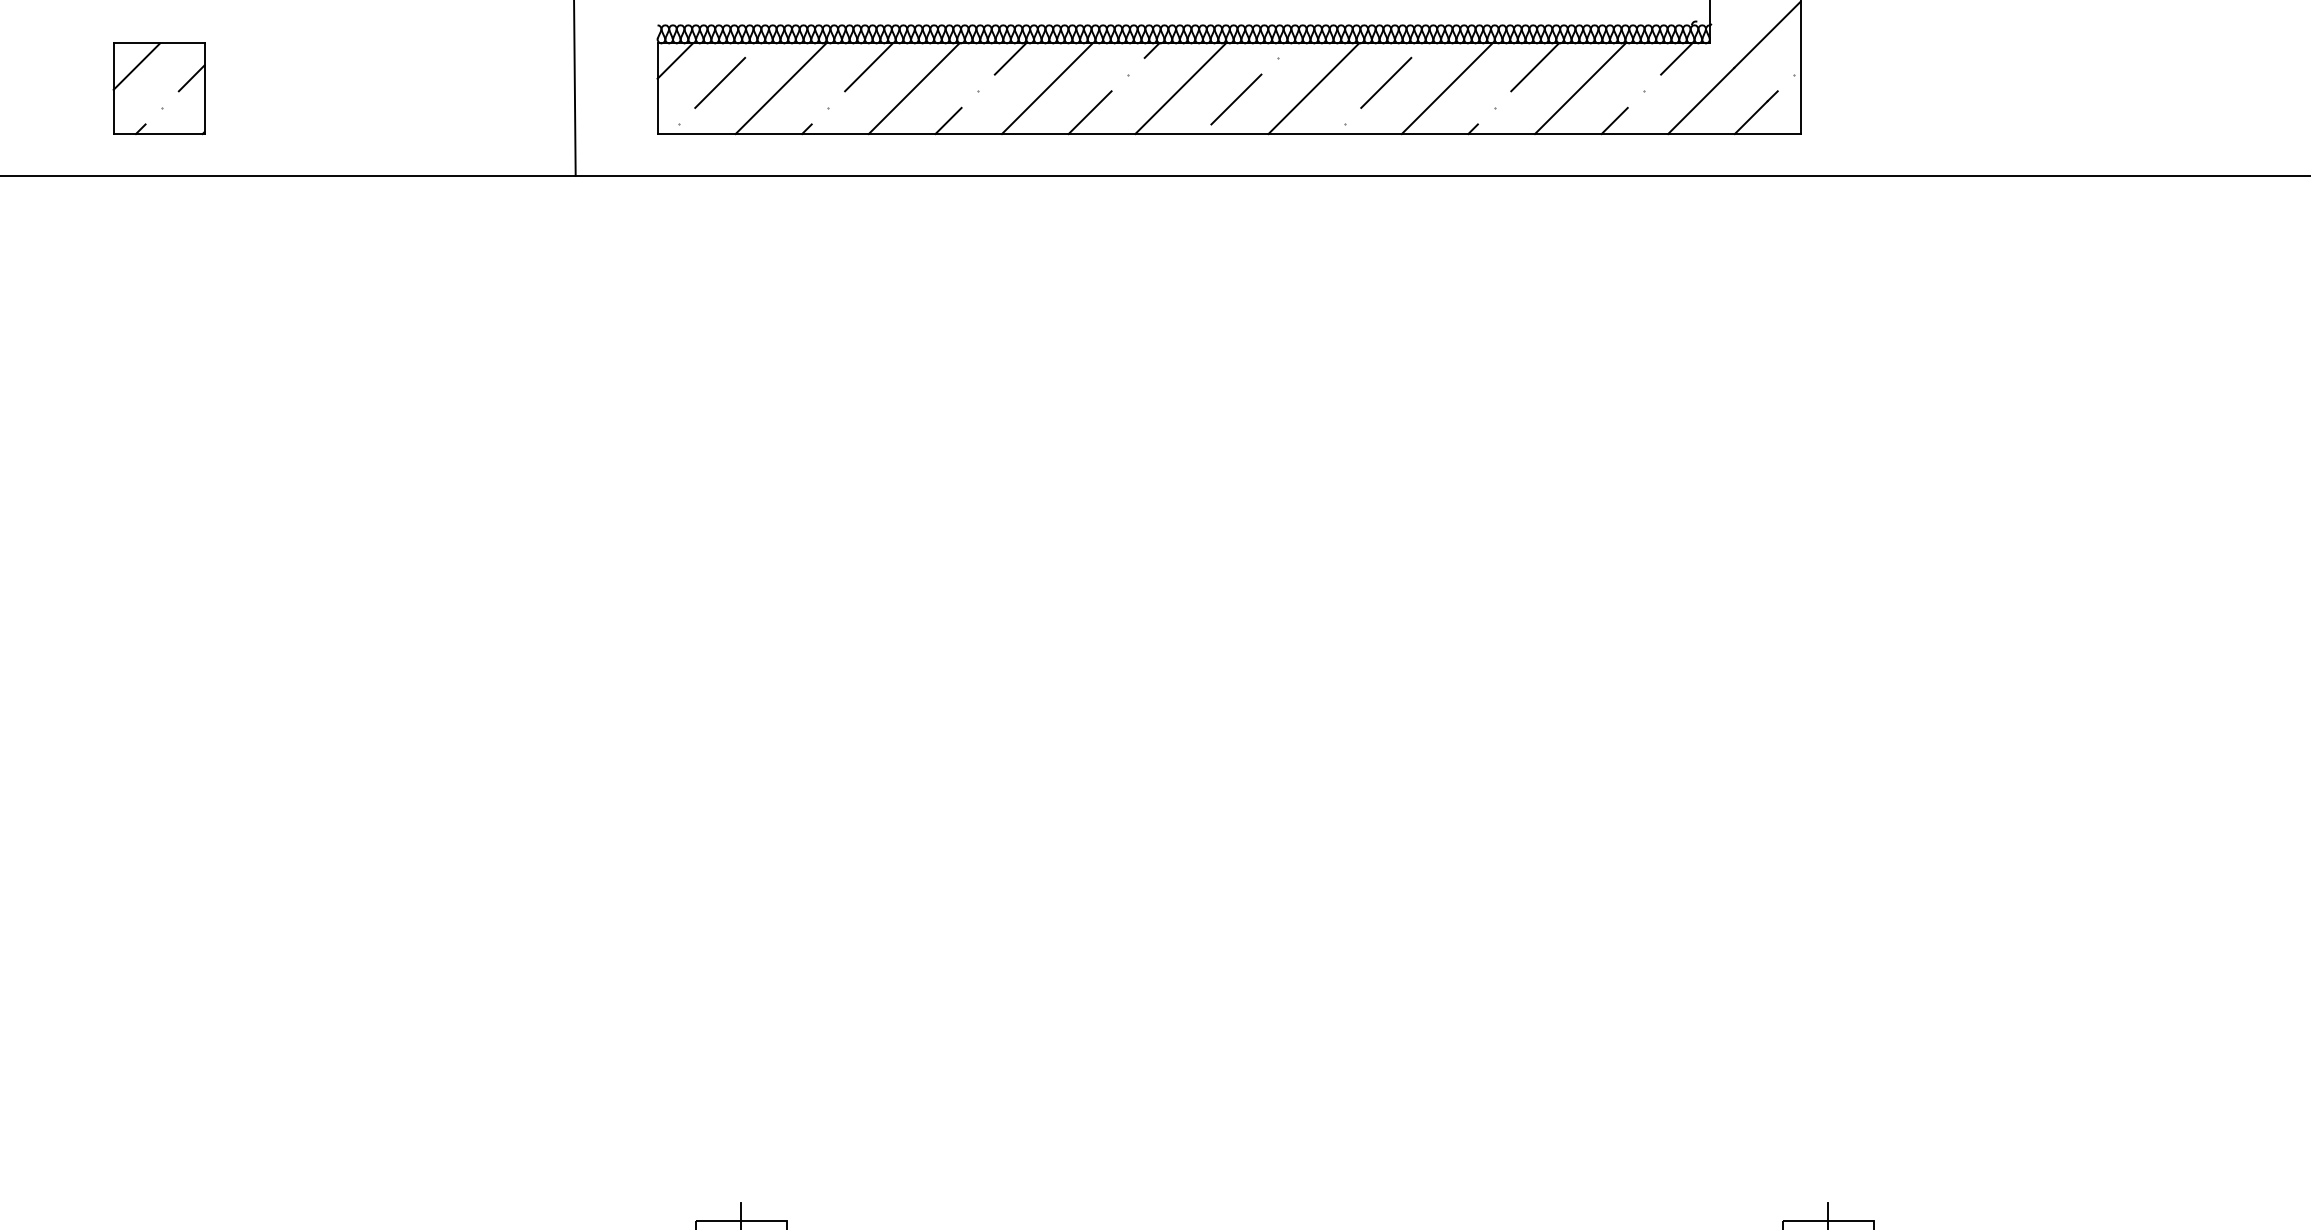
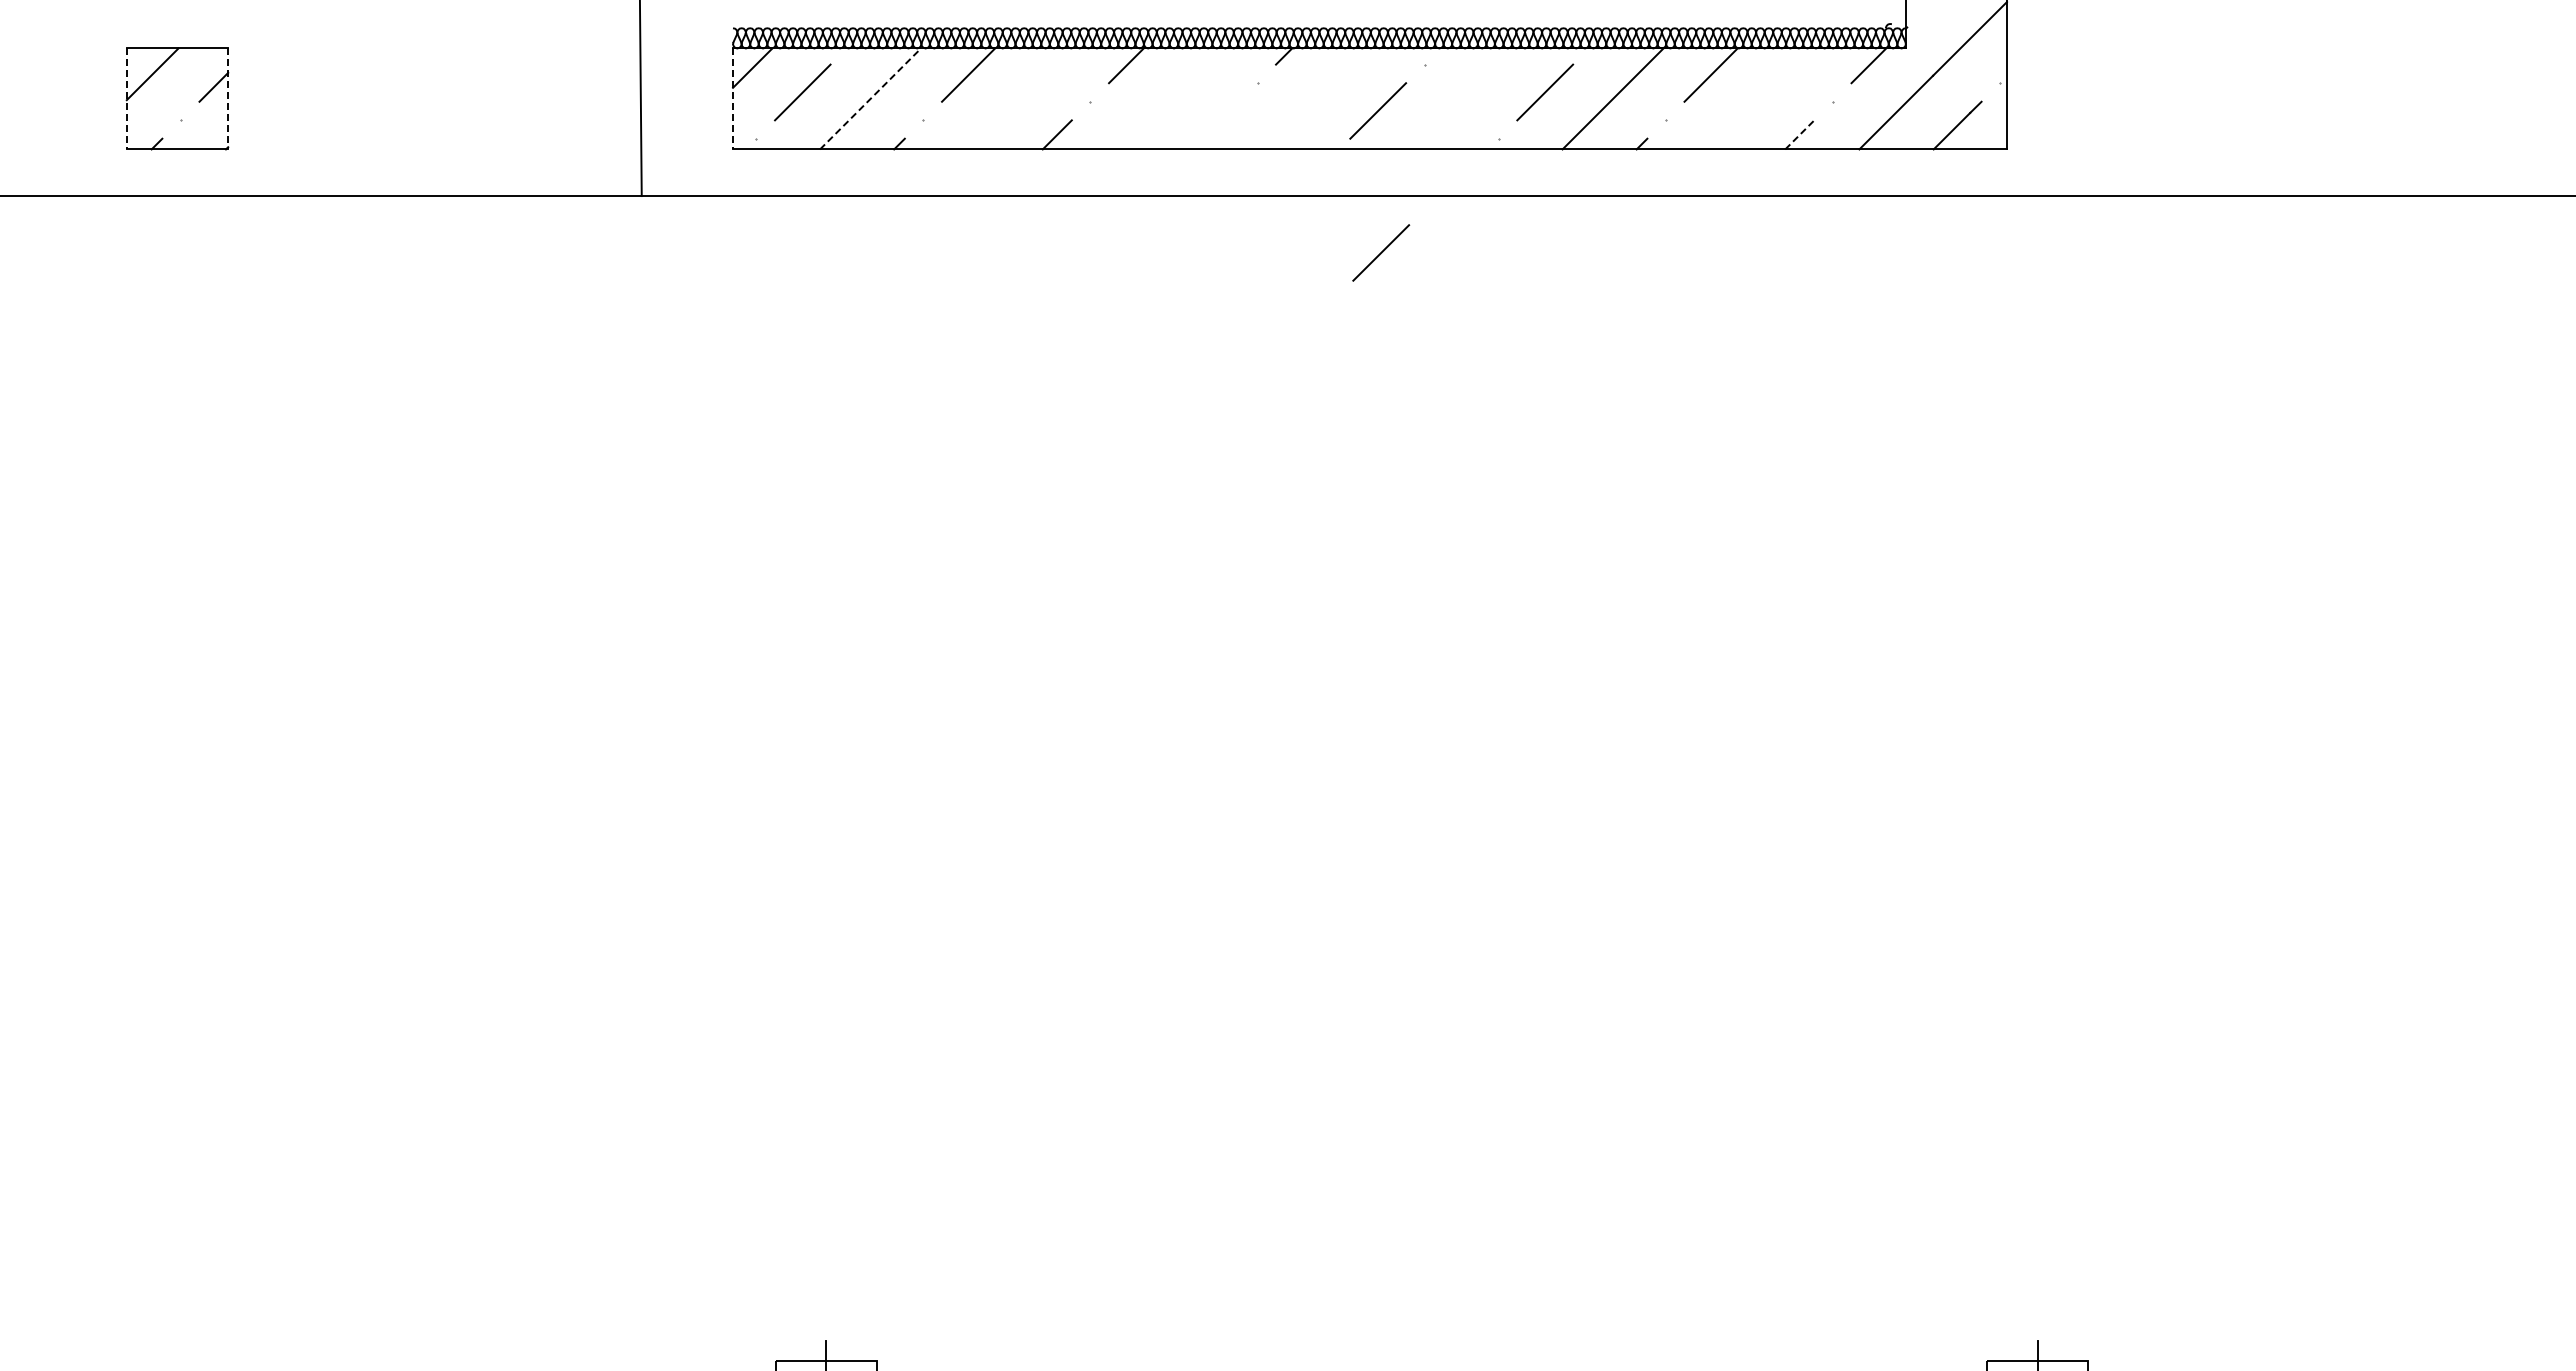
line: (780, 88) -> (870, 98), solid -> dashed
line: (913, 88) -> (1018, 98), removed
line: (1046, 88) -> (1166, 98), removed
line: (1180, 88) -> (1315, 98), removed
line: (1312, 88) -> (1463, 98), removed
line: (1579, 88) -> (1760, 98), removed
line: (113, 89) -> (126, 99), solid -> dashed
line: (204, 89) -> (228, 99), solid -> dashed
line: (658, 89) -> (733, 99), solid -> dashed
line: (1090, 112) -> (1215, 125), removed
line: (1614, 120) -> (1799, 134), solid -> dashed
line: (1239, 226) -> (1381, 252), added

